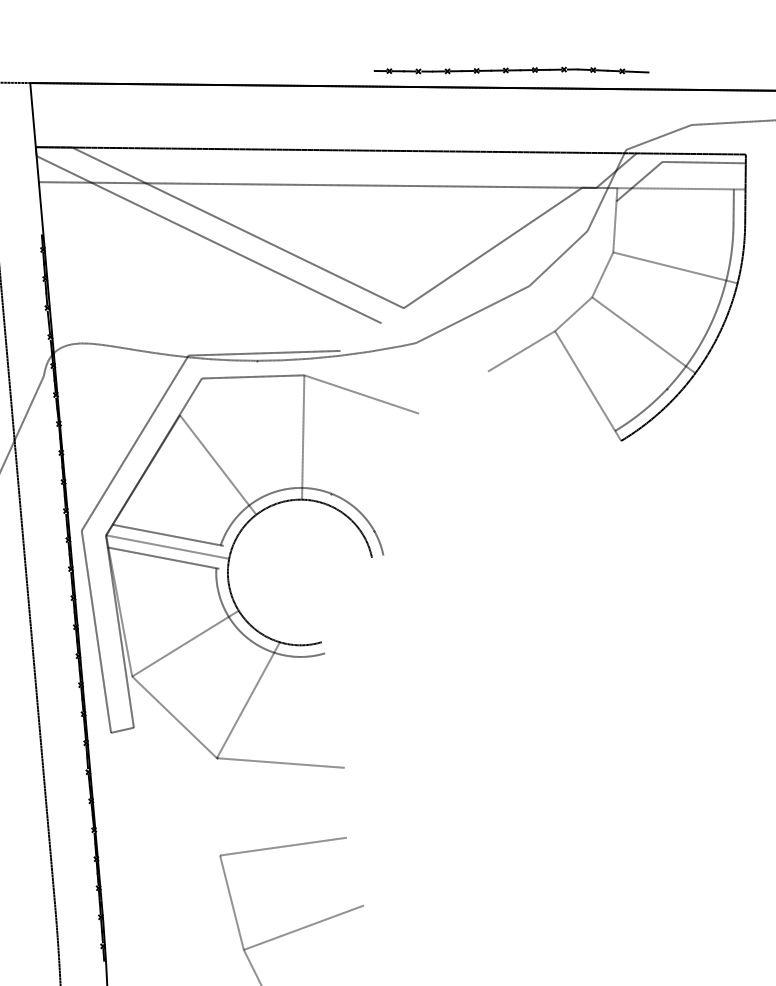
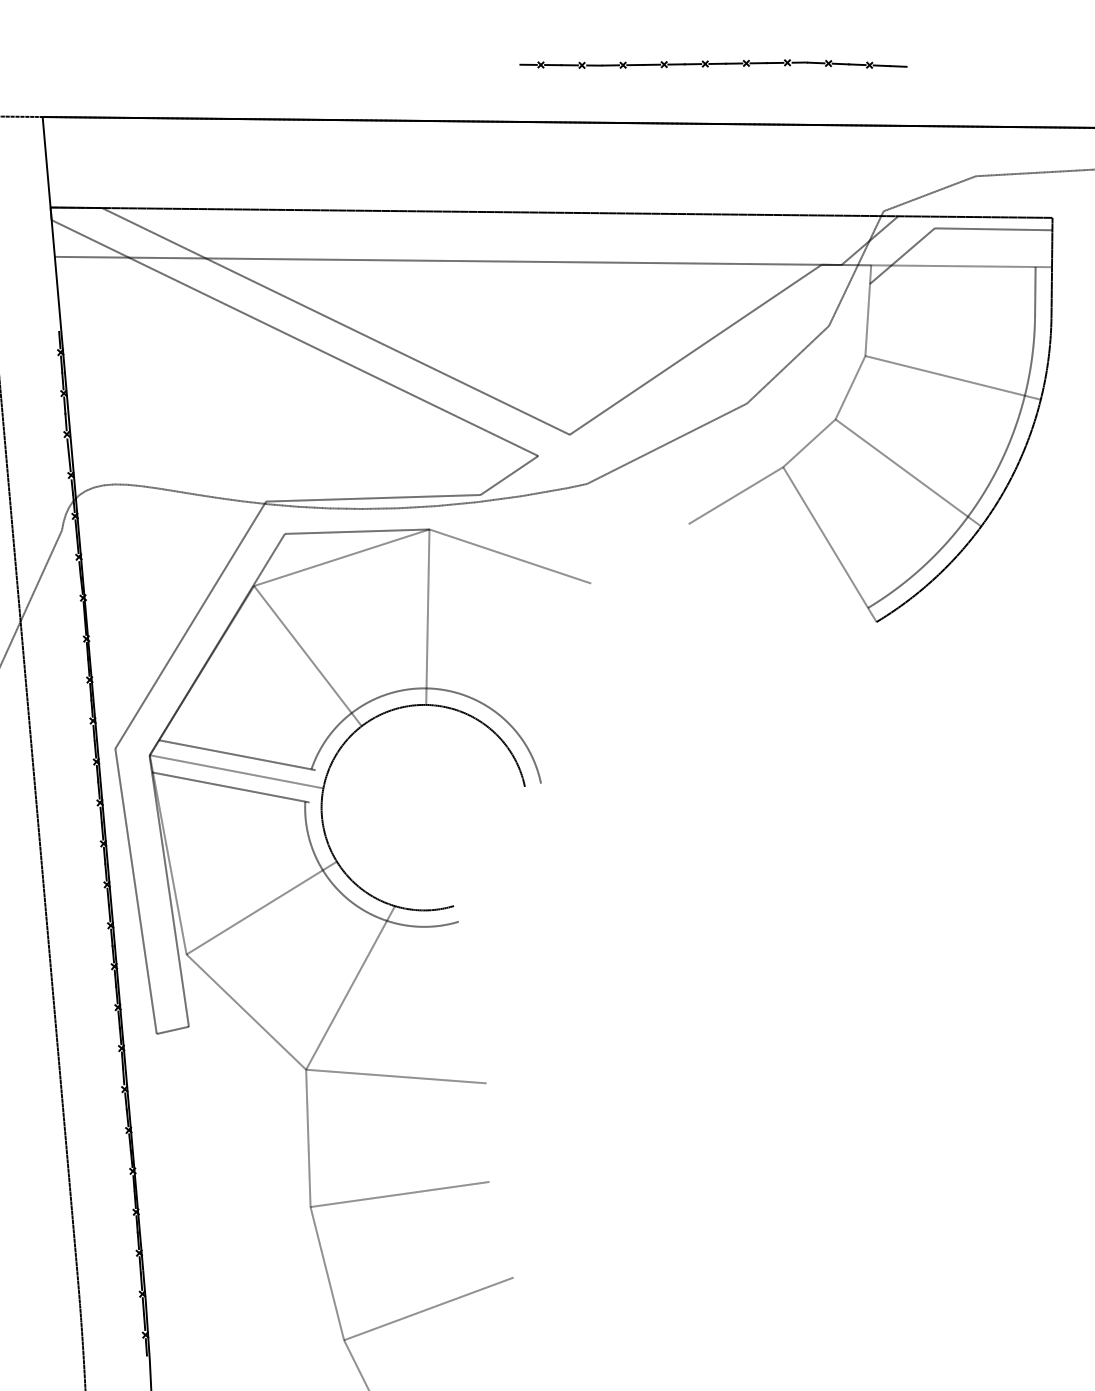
part: (511, 70) -> (713, 64), moved
line: (360, 336) -> (508, 474), added
line: (242, 395) -> (342, 557), added
line: (218, 806) -> (308, 1137), added

